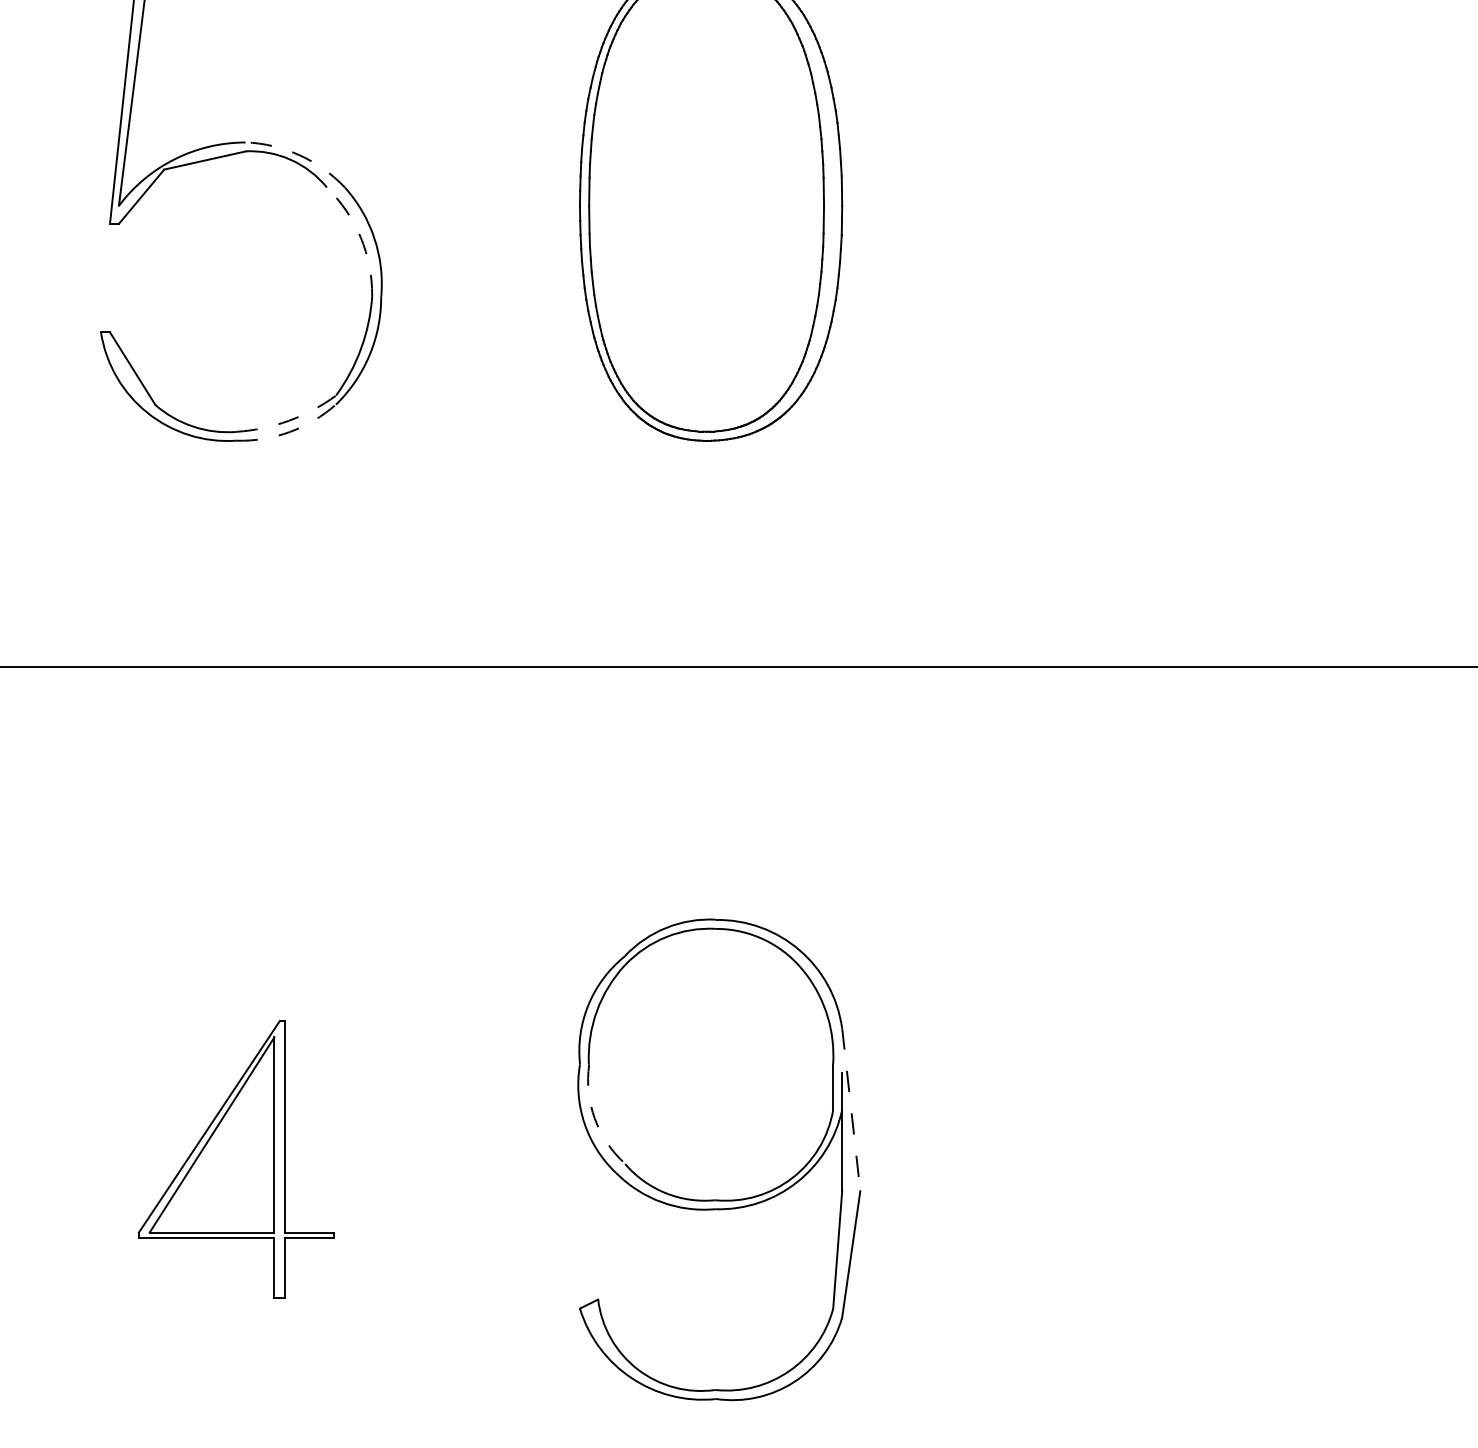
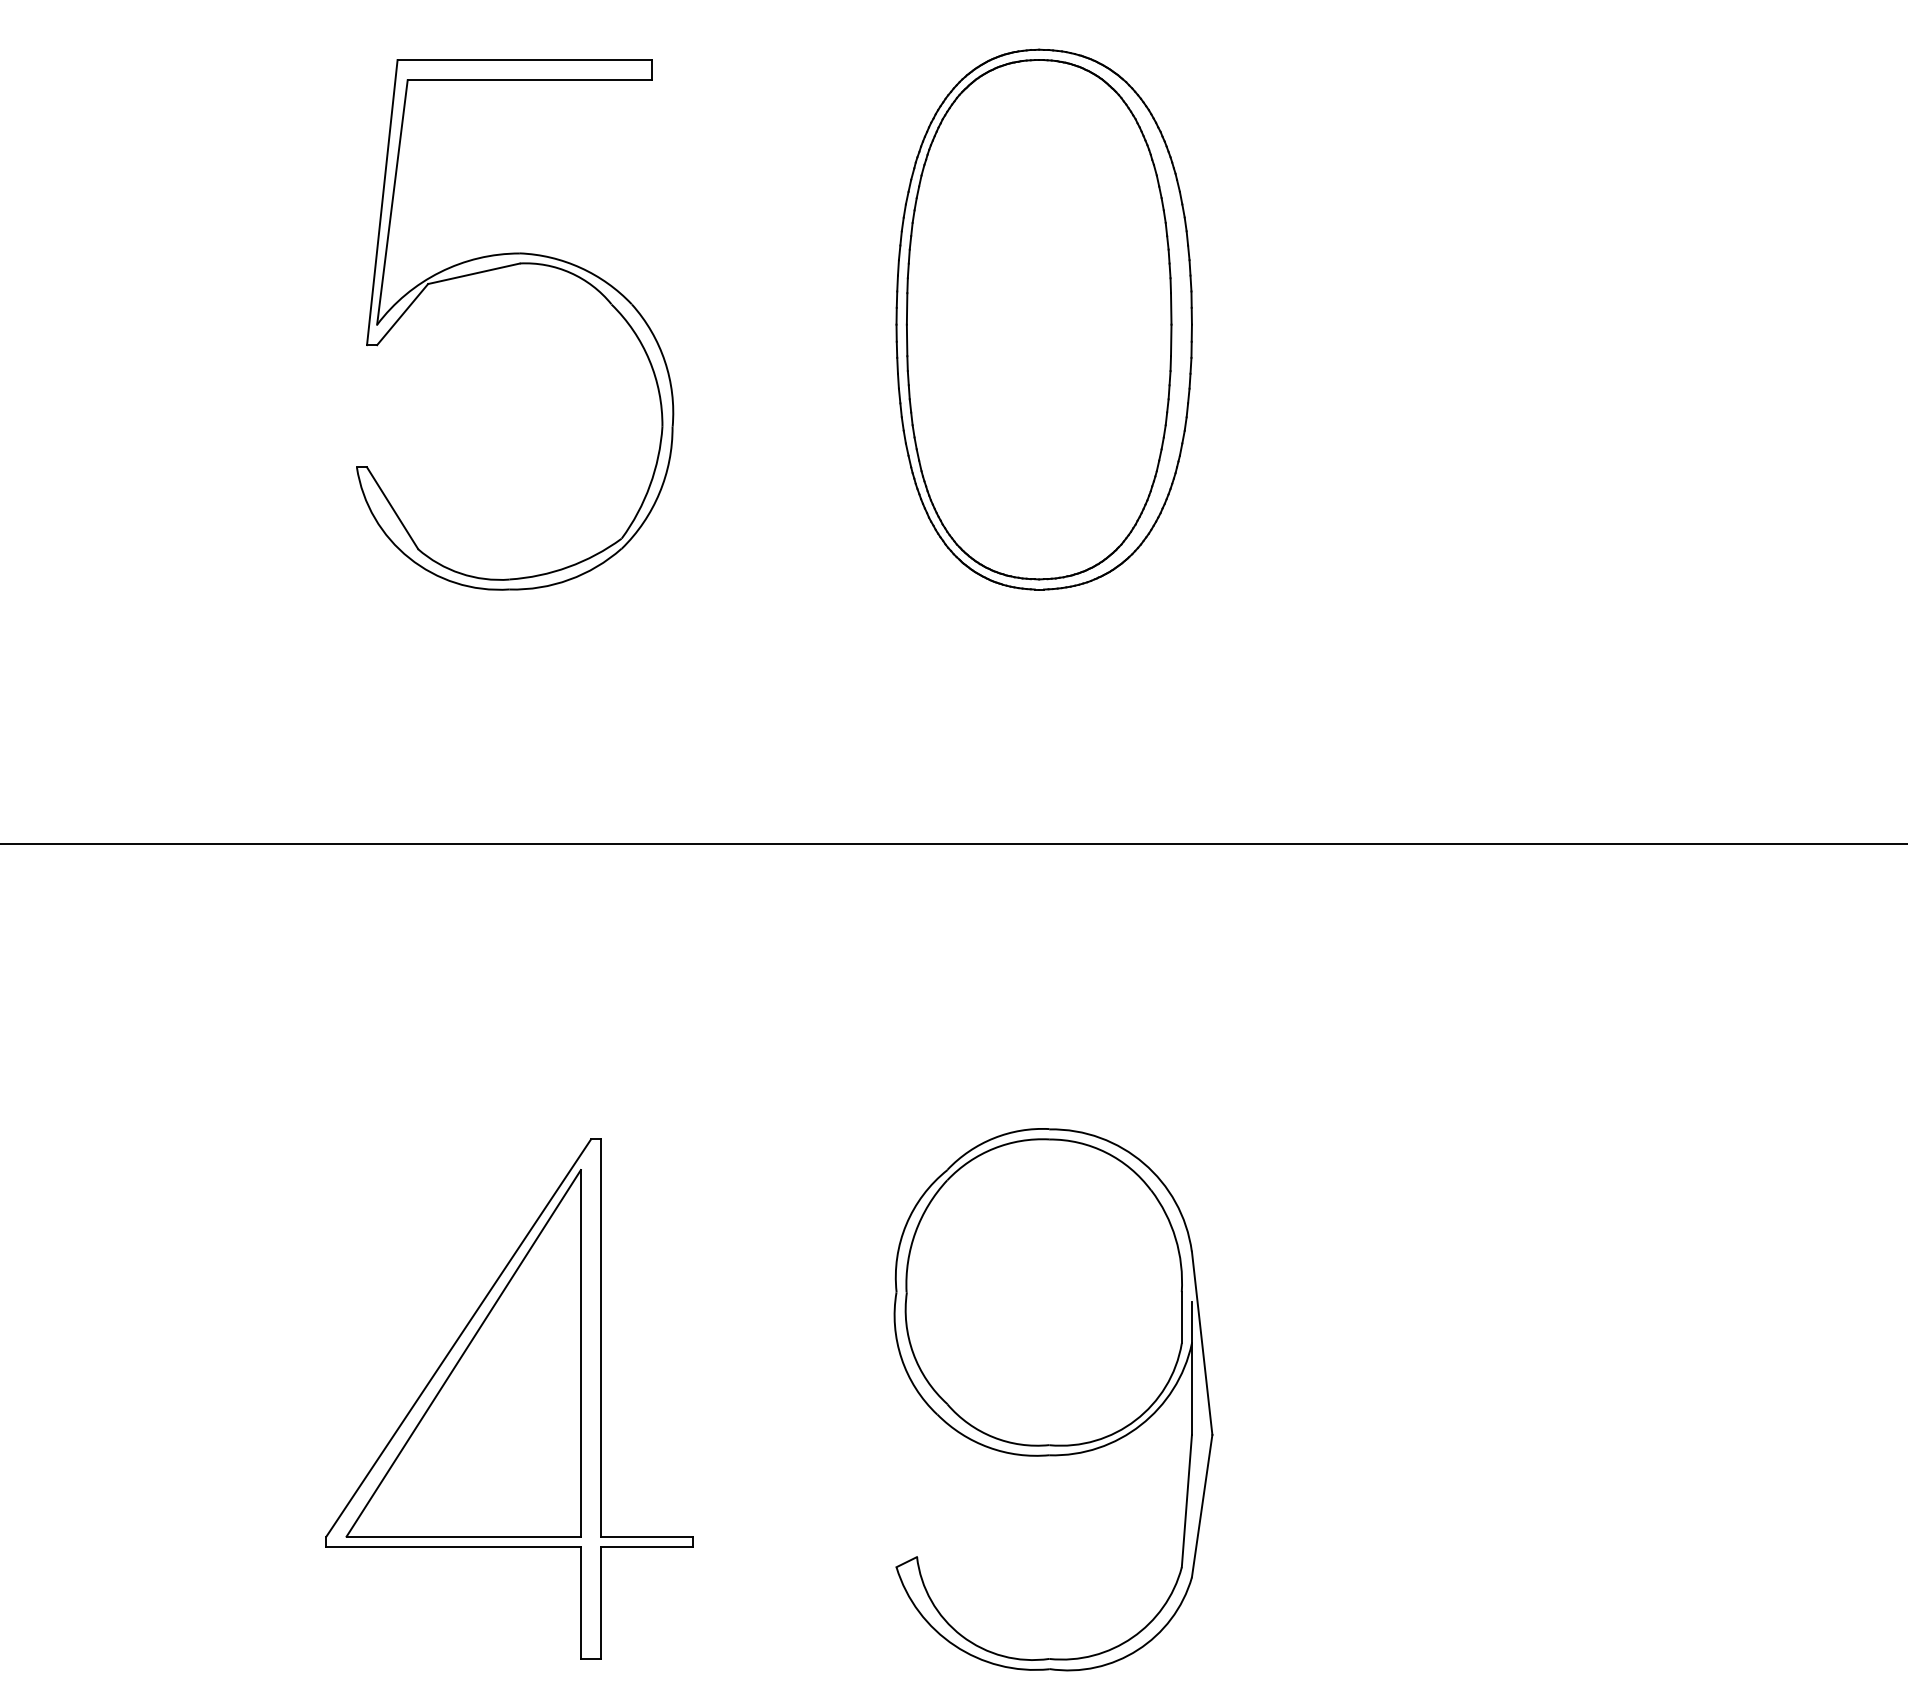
arc: (299, 154) -> (580, 267), dashed -> solid
arc: (360, 237) -> (649, 360), dashed -> solid
arc: (288, 421) -> (568, 567), dashed -> solid
arc: (289, 431) -> (569, 579), dashed -> solid
line: (851, 1109) -> (1202, 1343), dashed -> solid
arc: (595, 1118) -> (913, 1353), dashed -> solid
part: (236, 1158) -> (509, 1398), size x1.67

